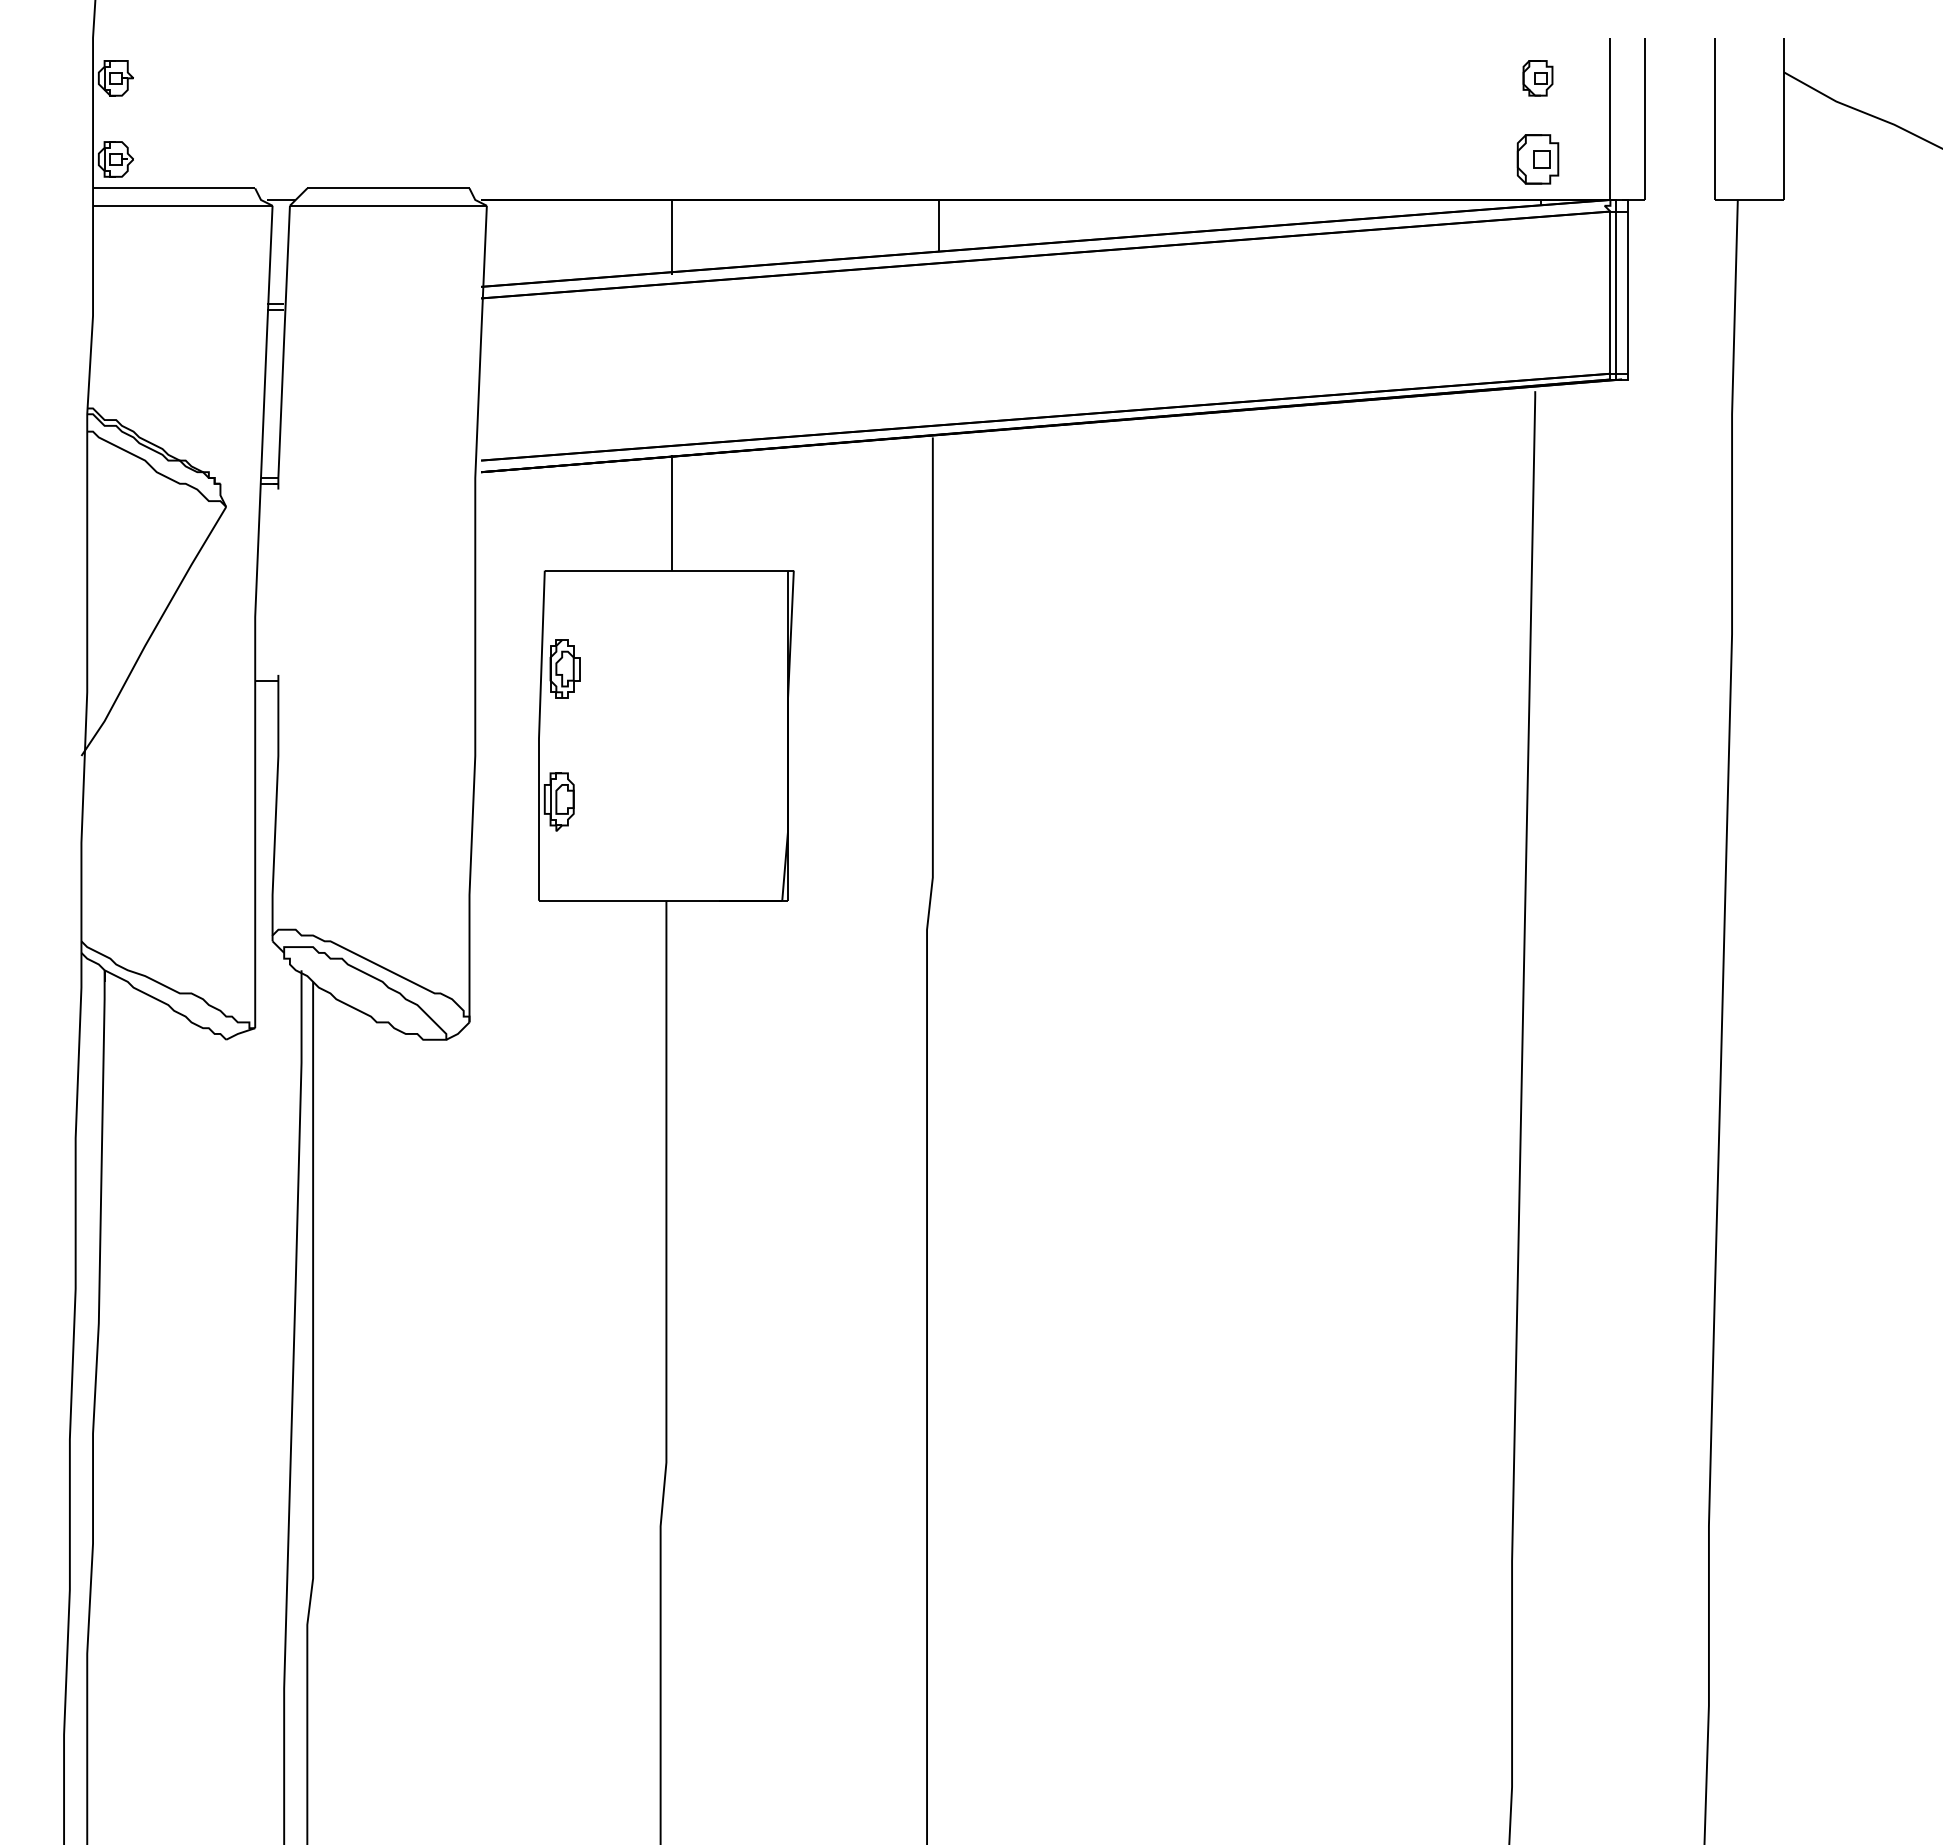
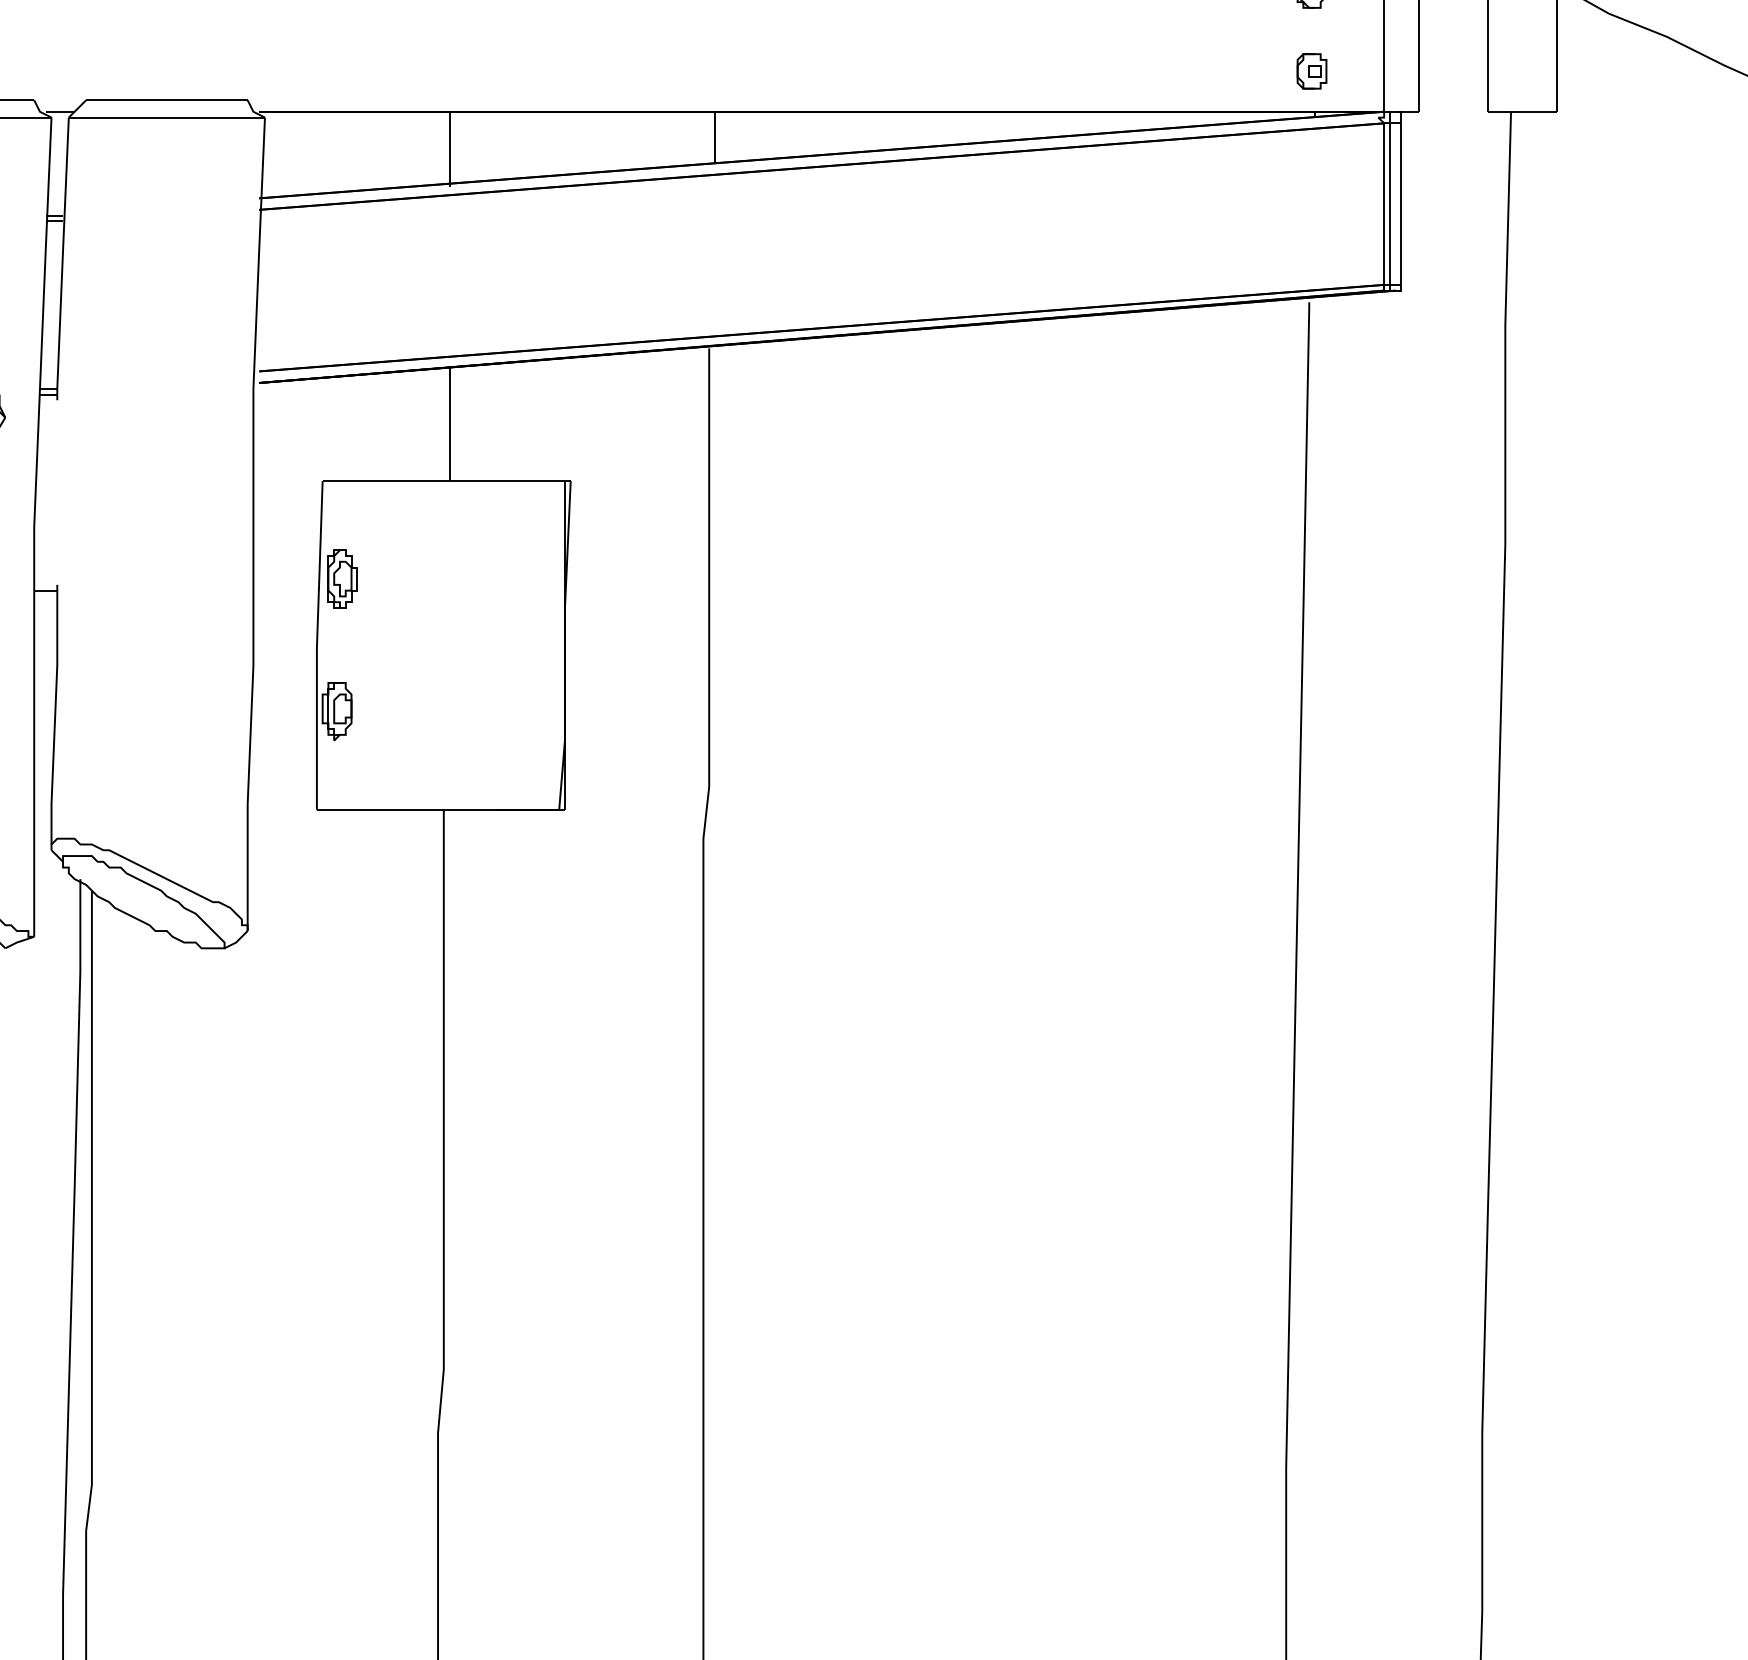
part: (1537, 159) -> (1311, 71), size x0.71

